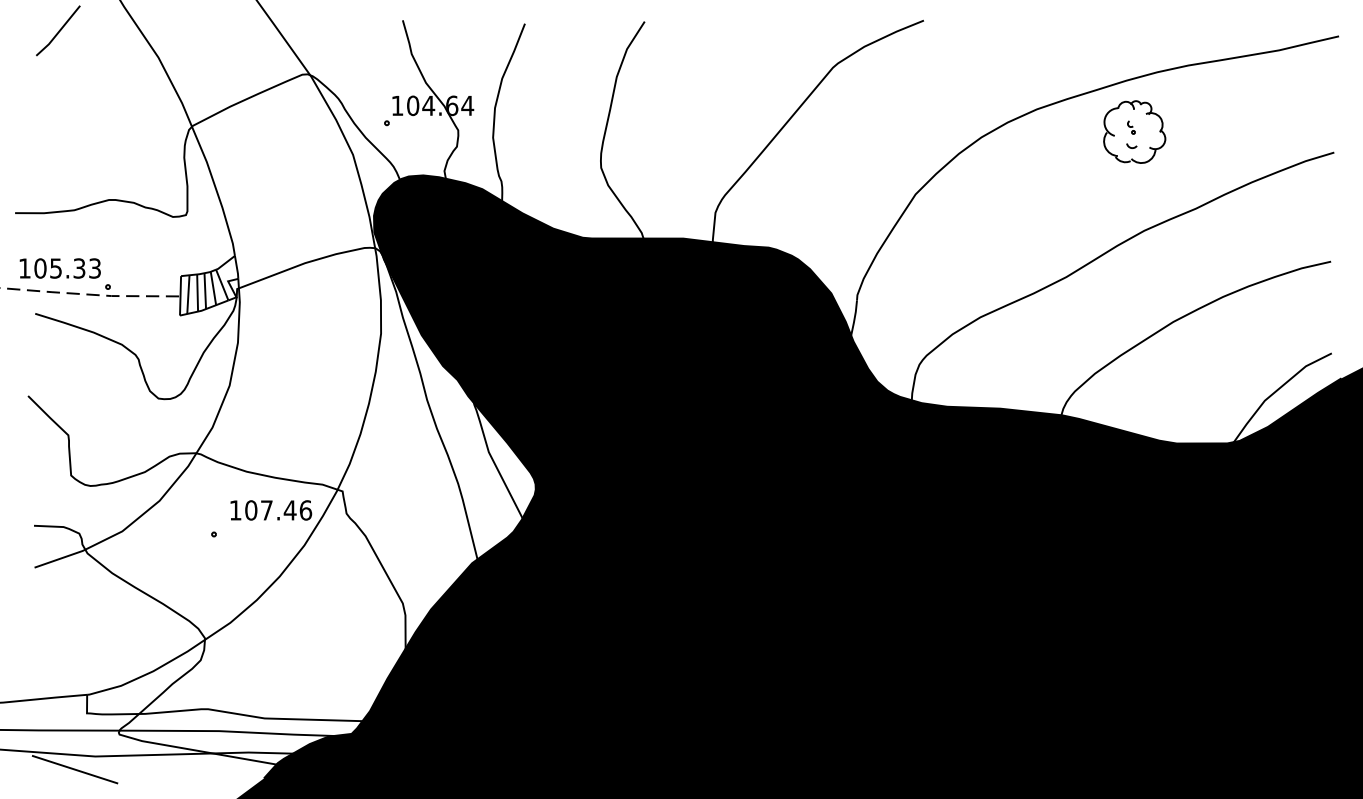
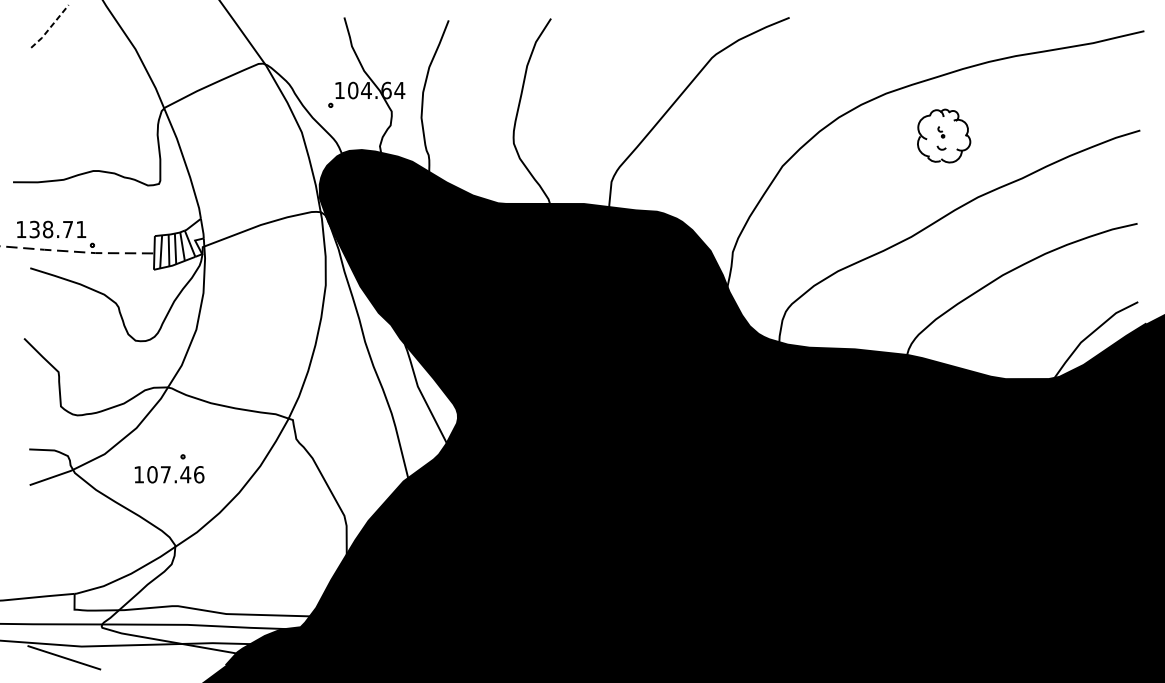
line: (58, 31) -> (50, 27), solid -> dashed
part: (1134, 131) -> (943, 135), moved
text: (67, 268) -> (57, 229), 105.33 -> 138.71
text: (271, 510) -> (169, 474), moved

